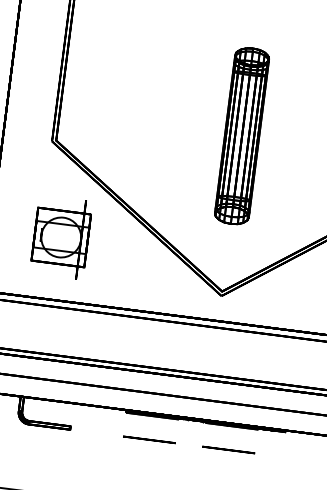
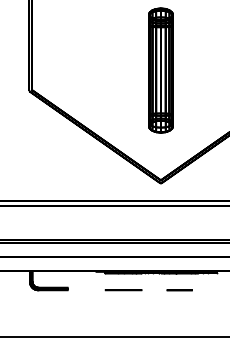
part: (60, 237) -> (43, 157), removed
circle: (228, 450) -> (179, 290), size x0.7

